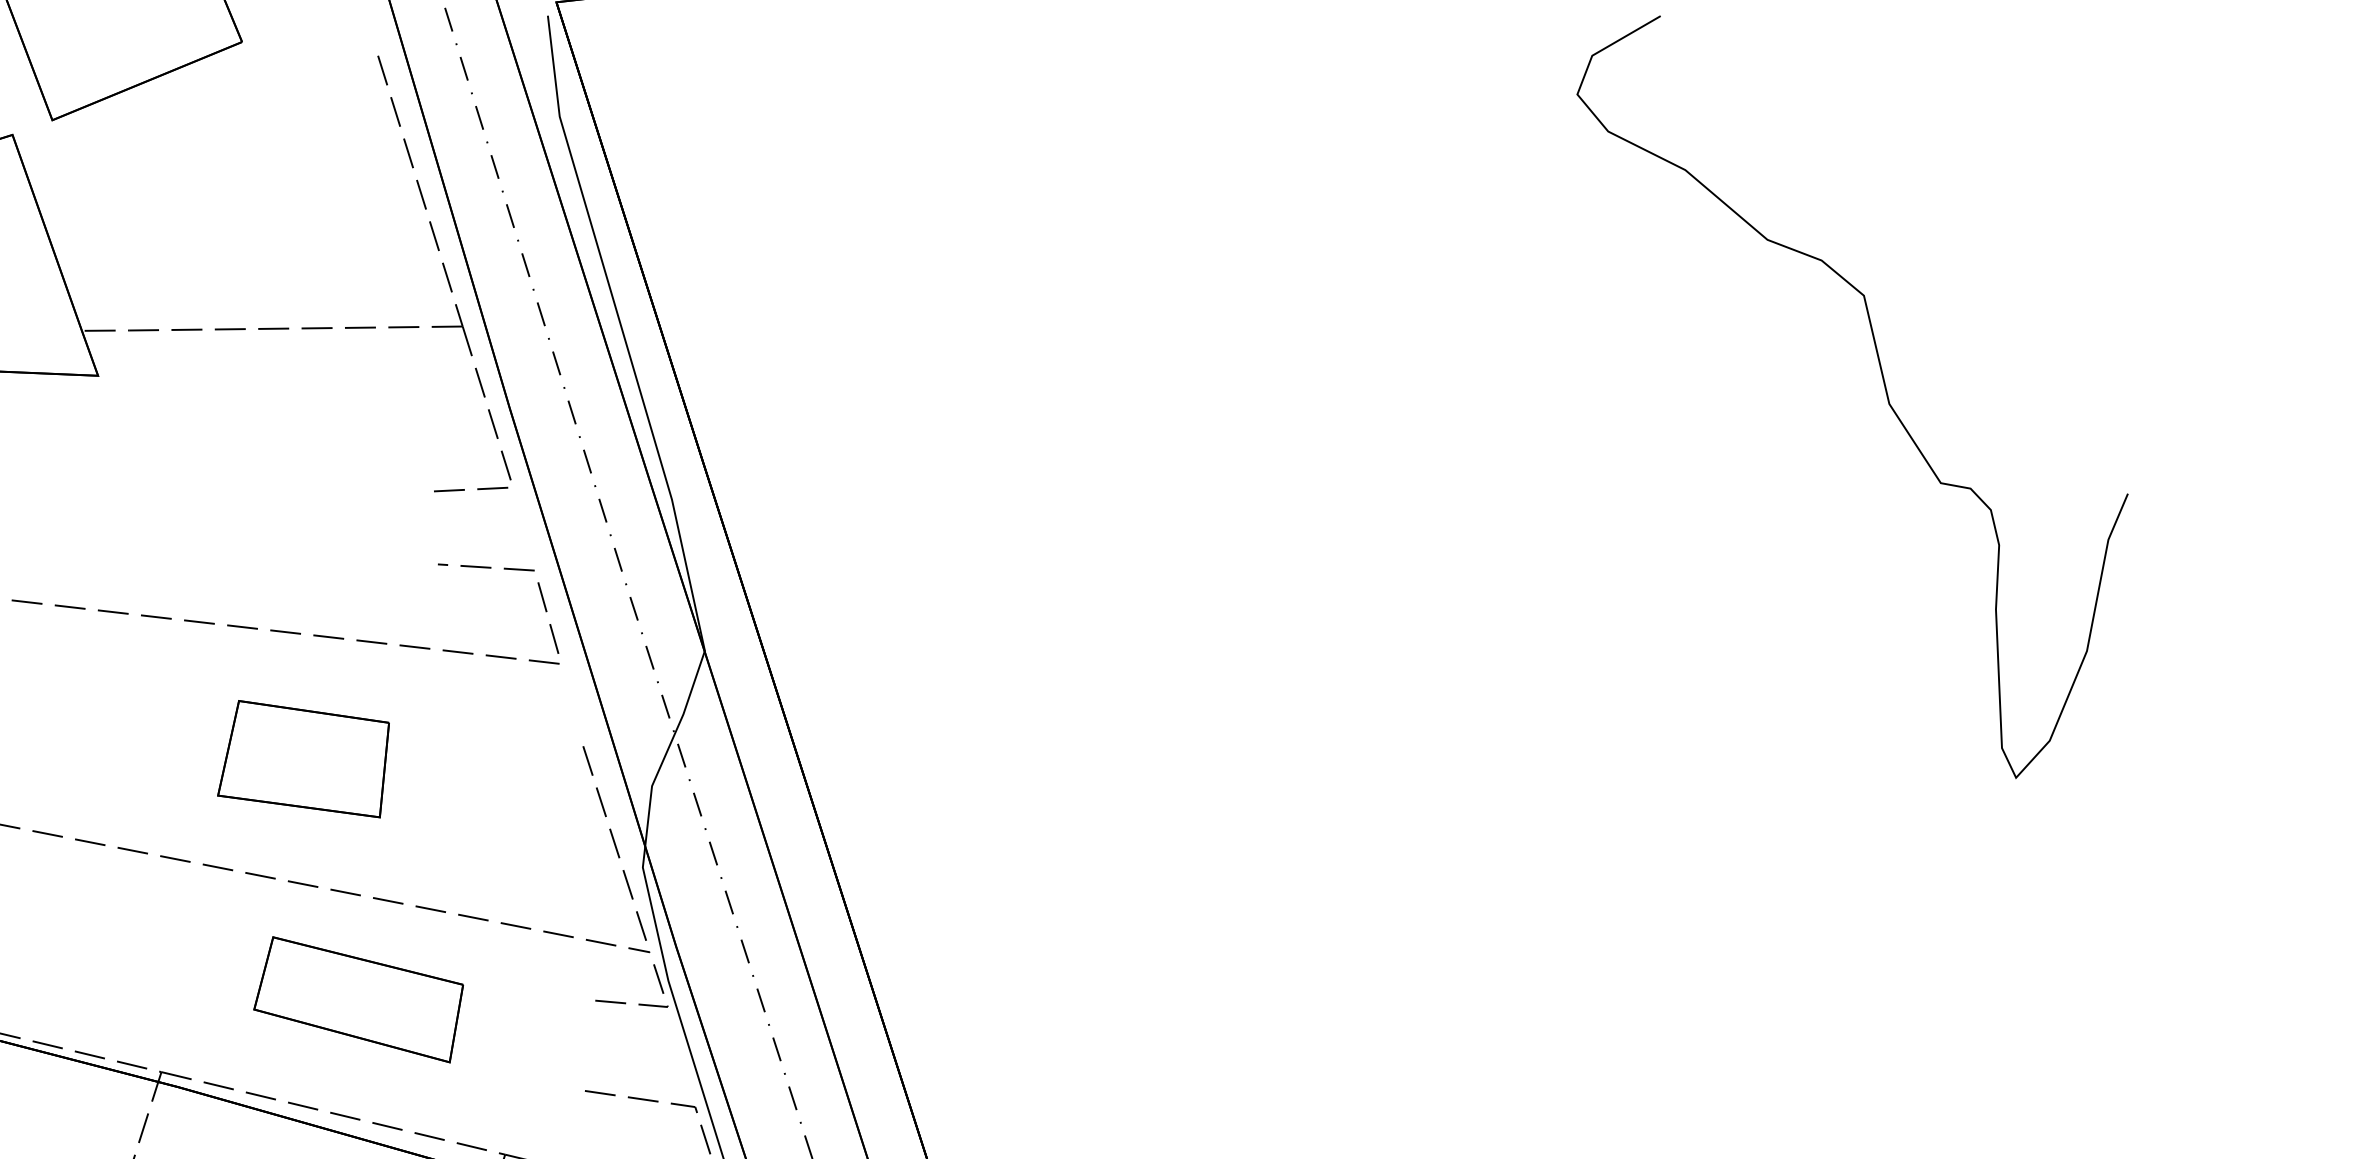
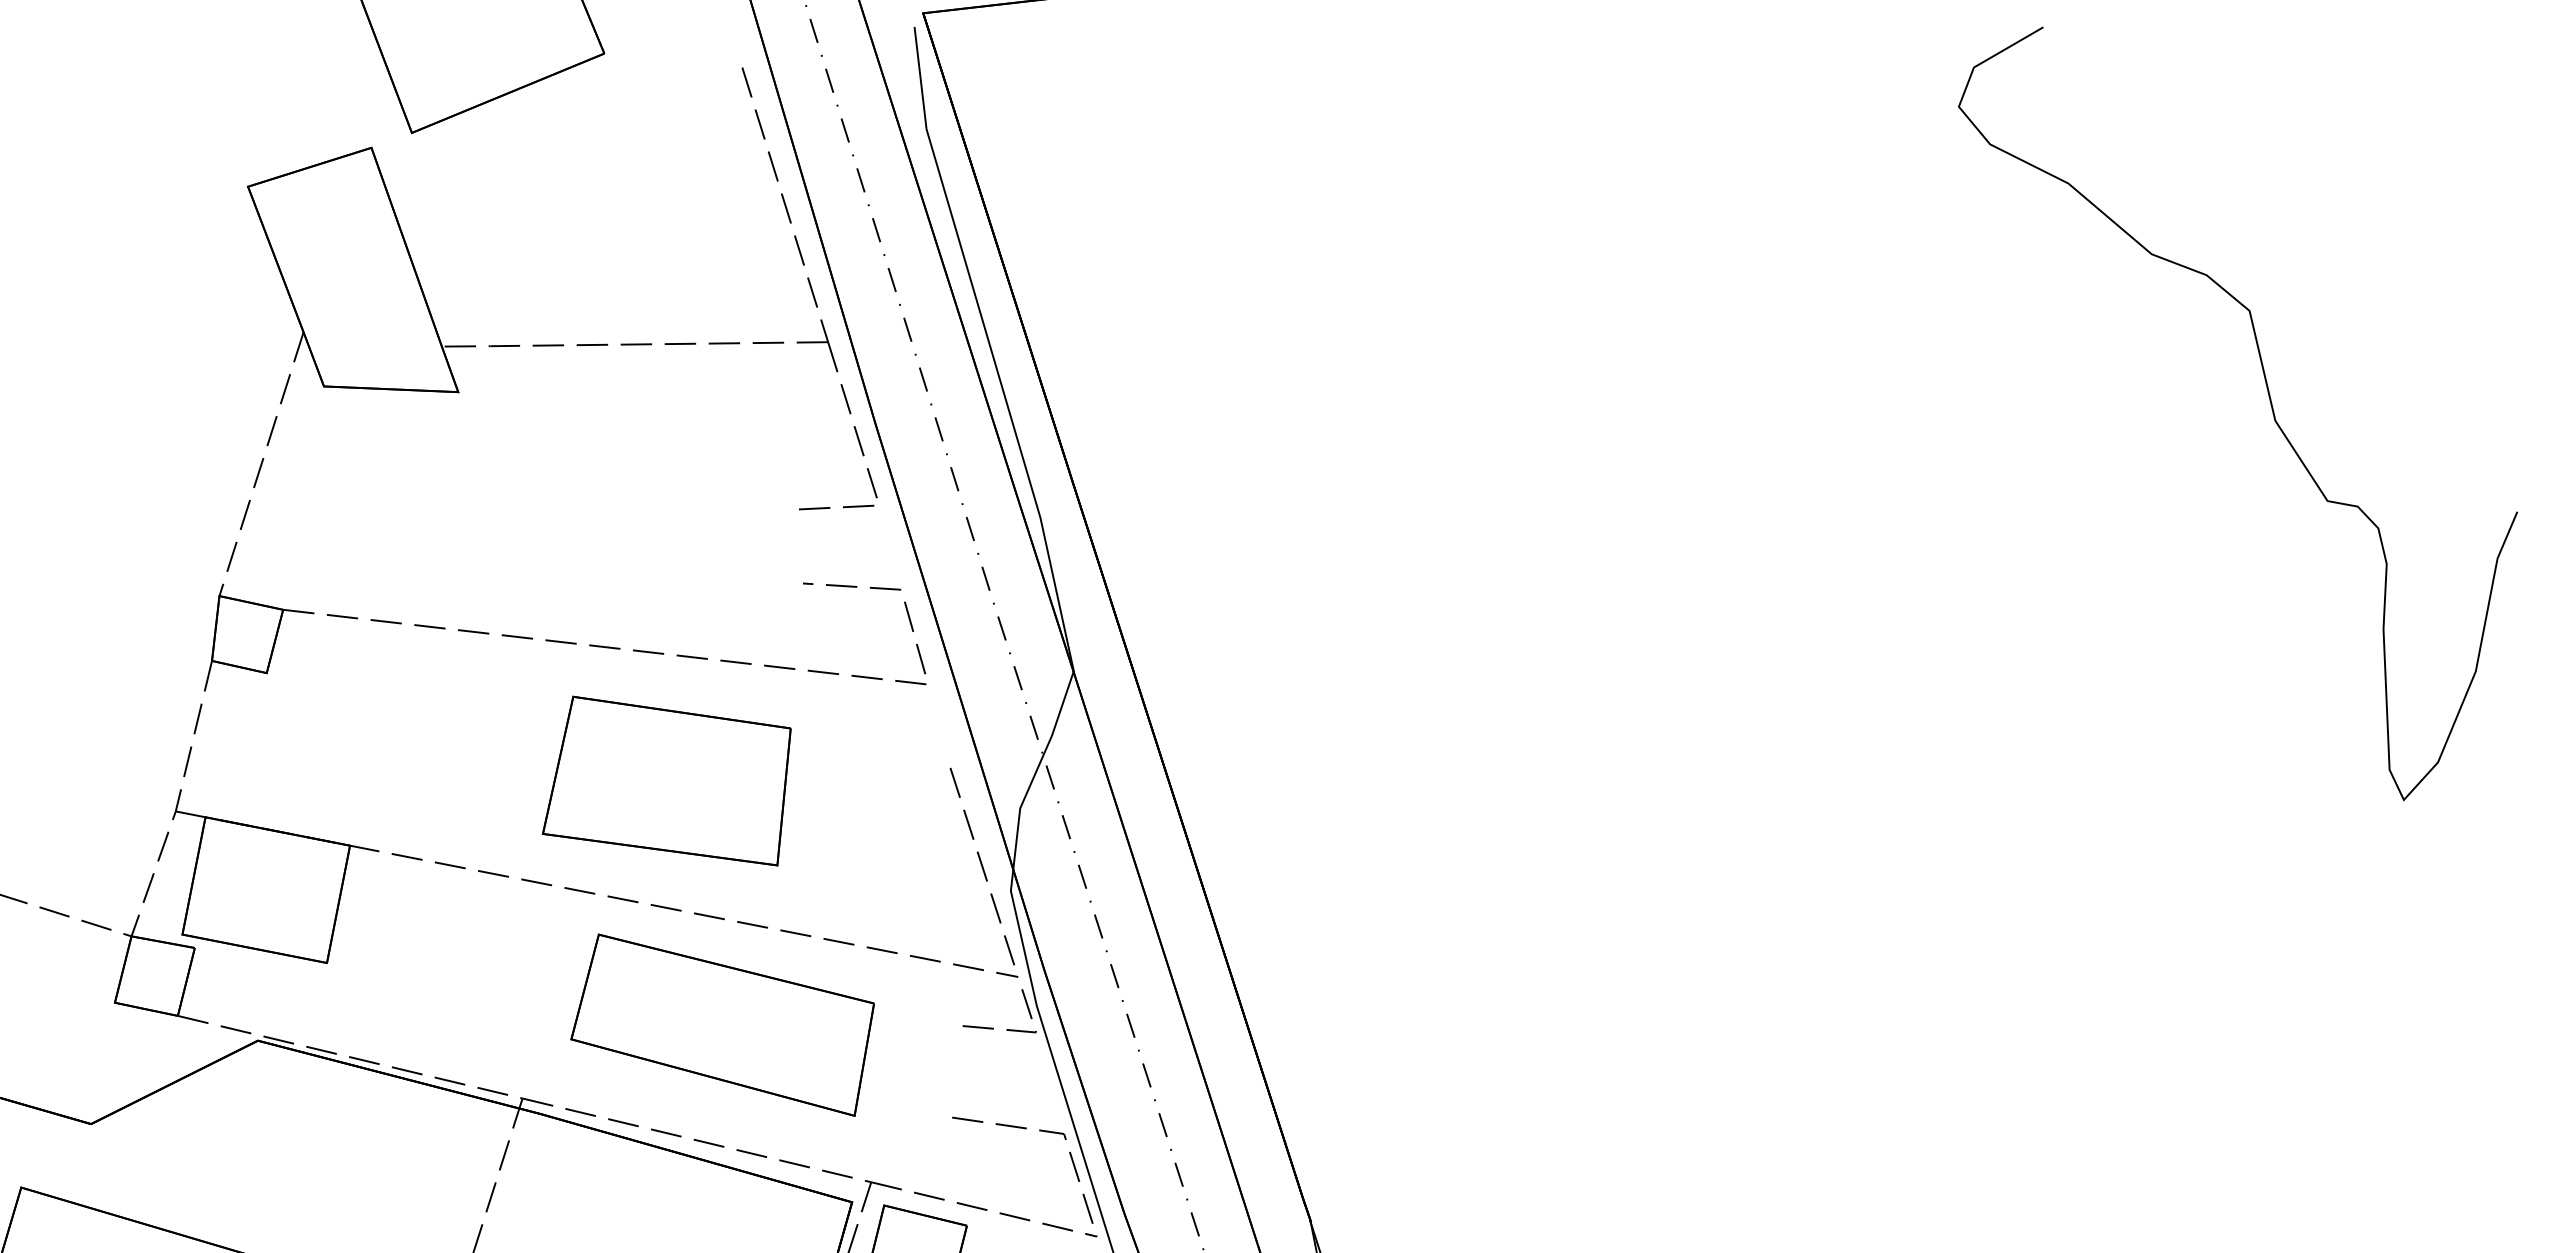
part: (303, 758) -> (666, 780), size x1.43
part: (358, 999) -> (722, 1024), size x1.43

